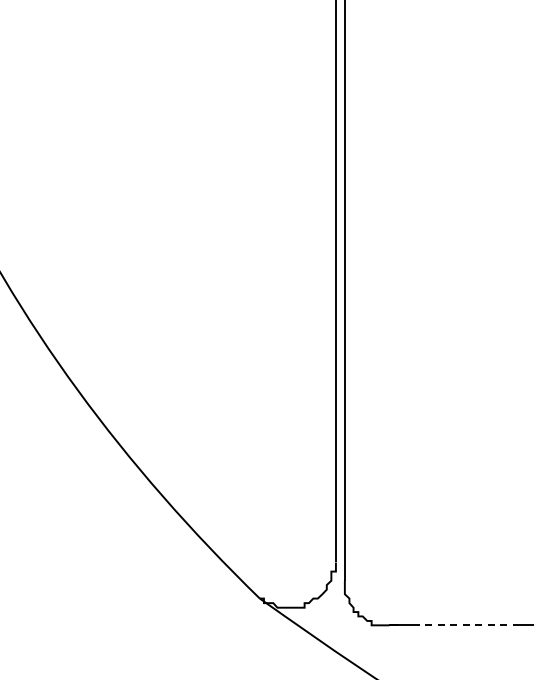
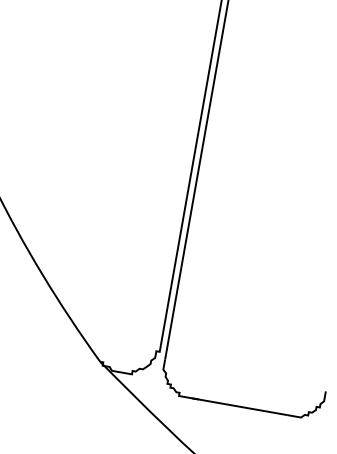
line: (468, 625) -> (250, 408), dashed -> solid

